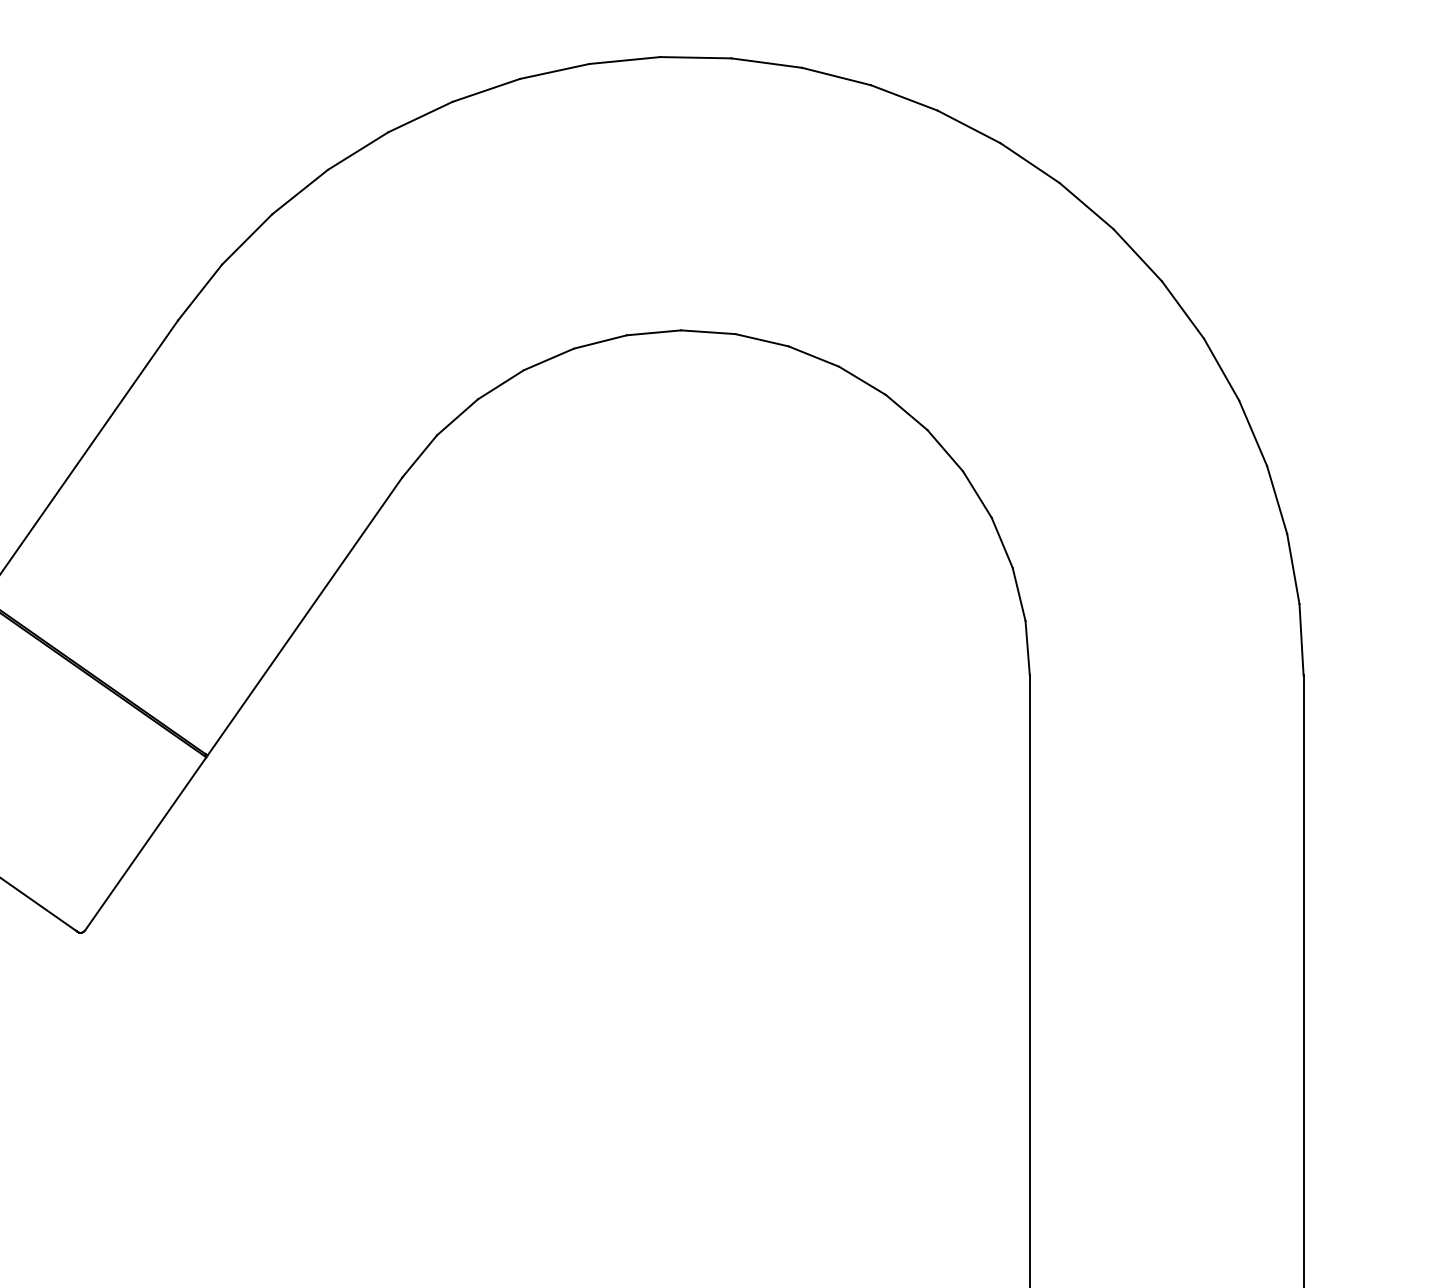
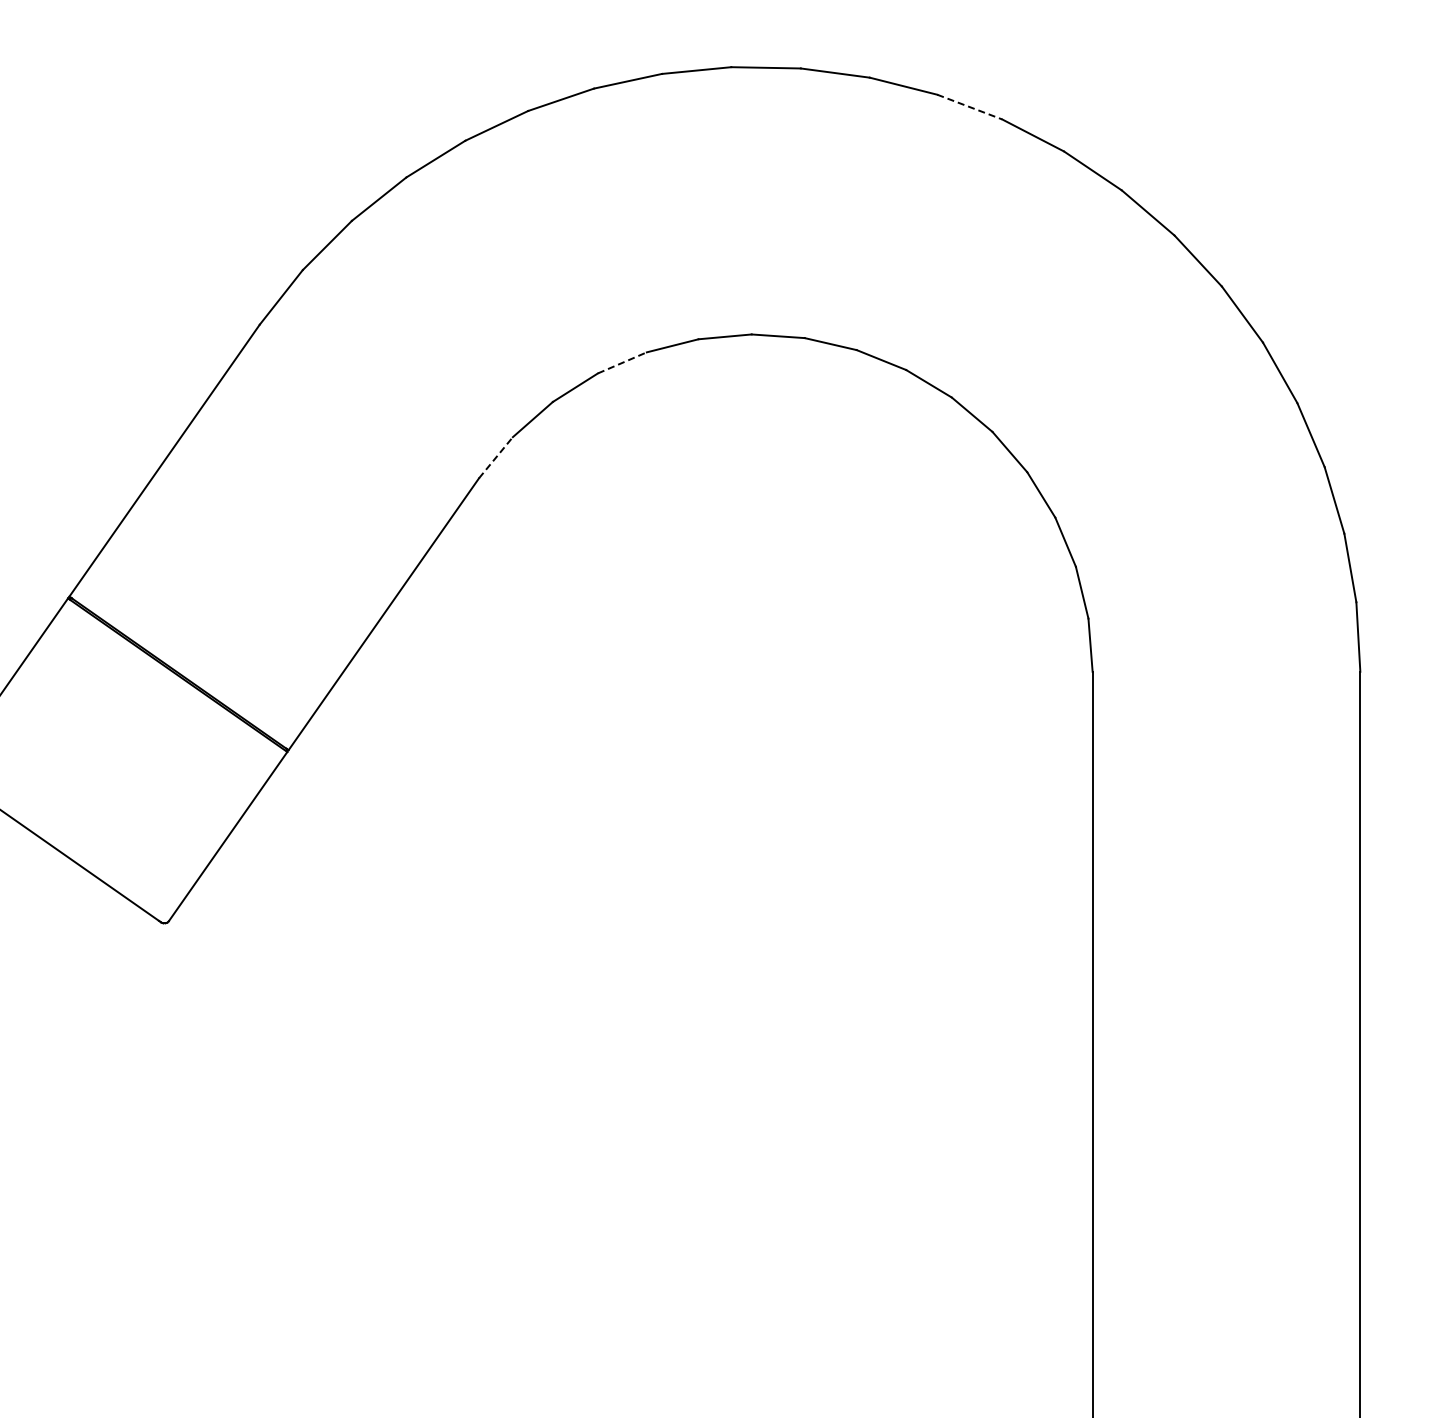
line: (903, 98) -> (969, 107), solid -> dashed
line: (549, 359) -> (622, 362), solid -> dashed
line: (419, 456) -> (495, 457), solid -> dashed

